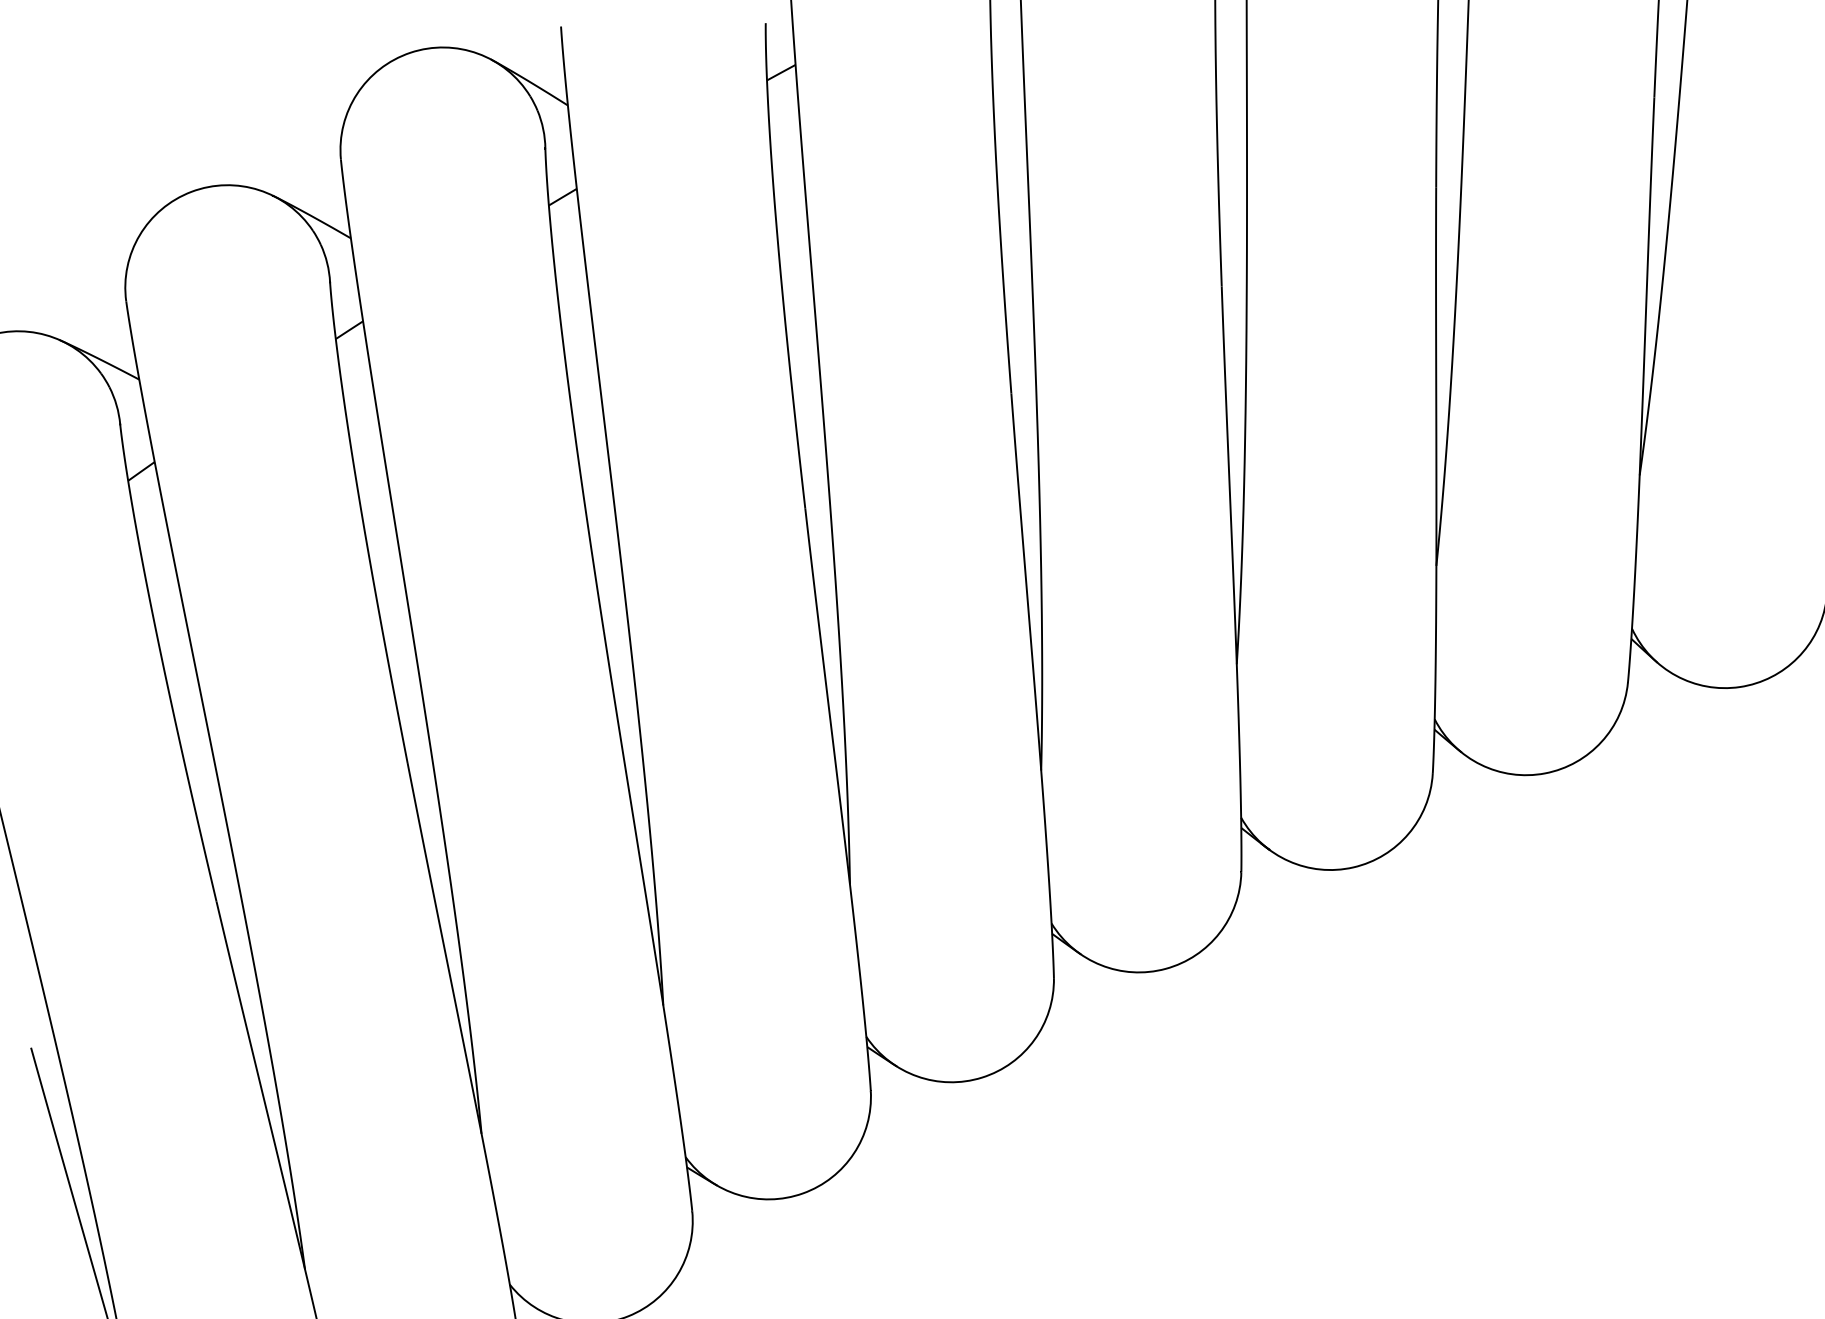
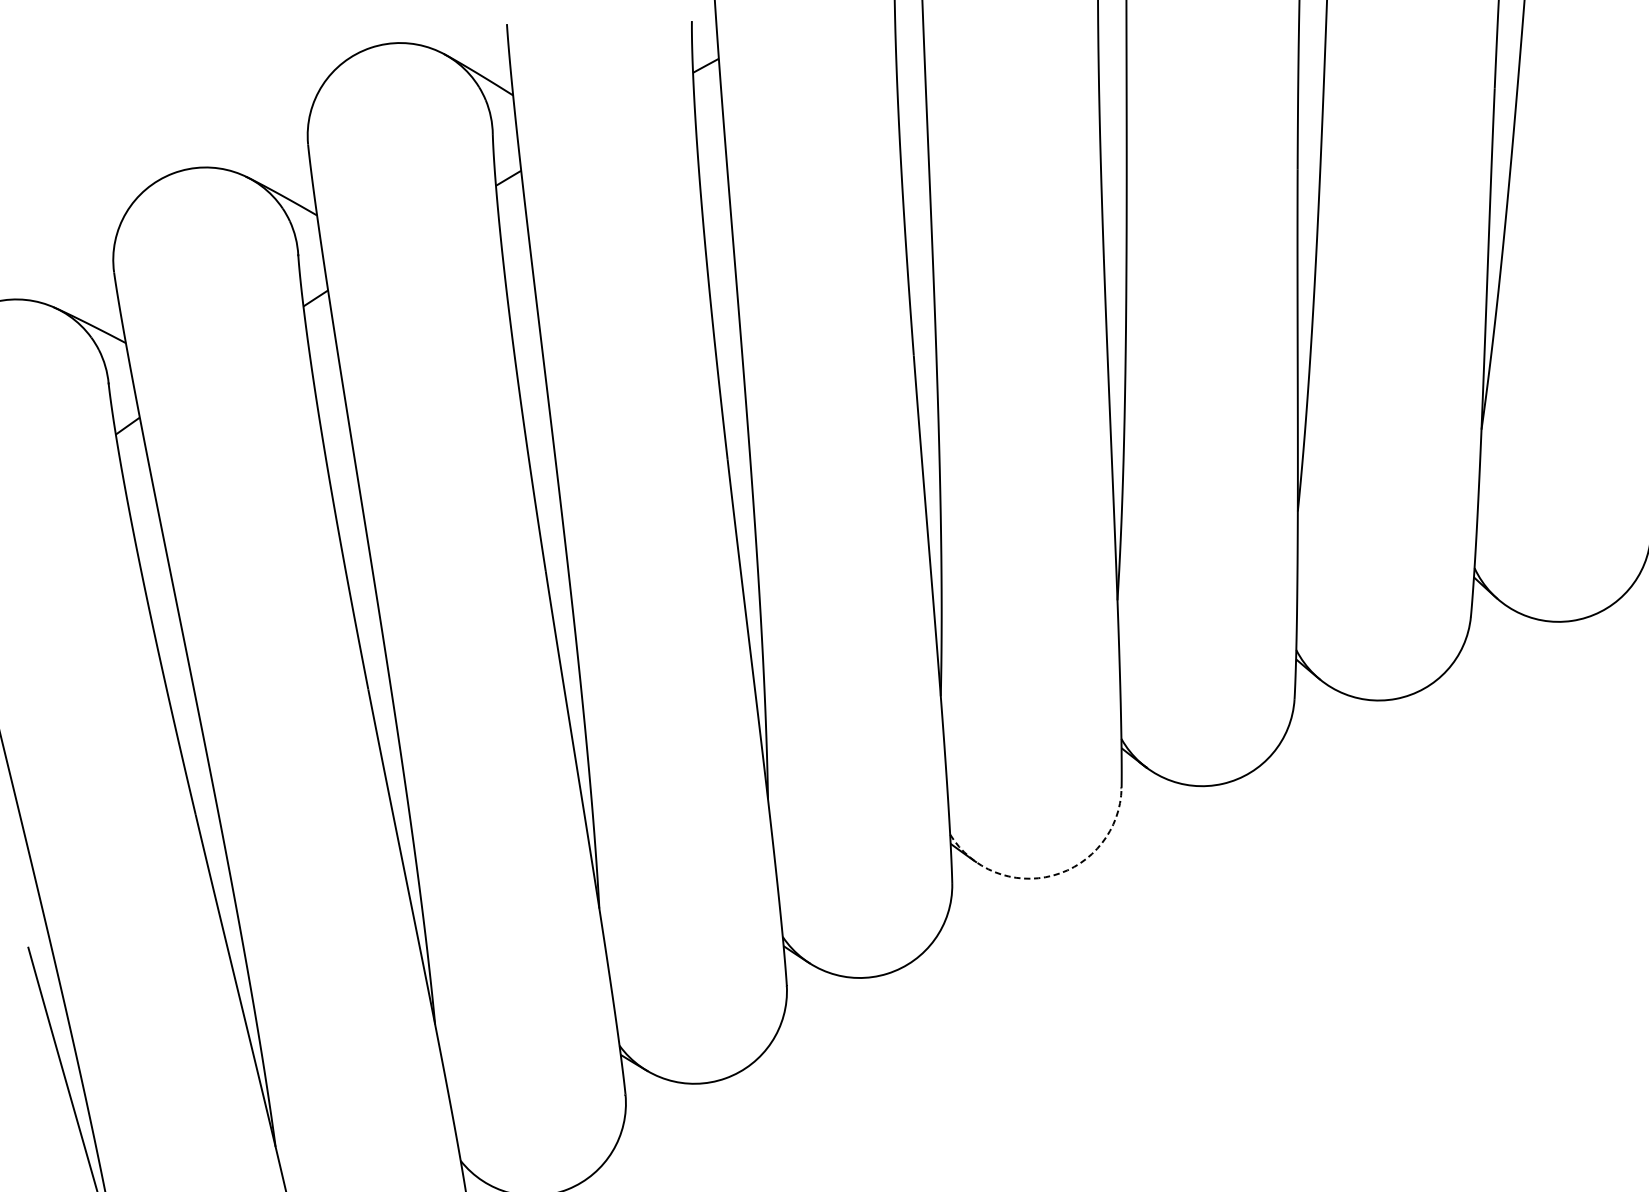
arc: (1165, 968) -> (1053, 875), solid -> dashed

